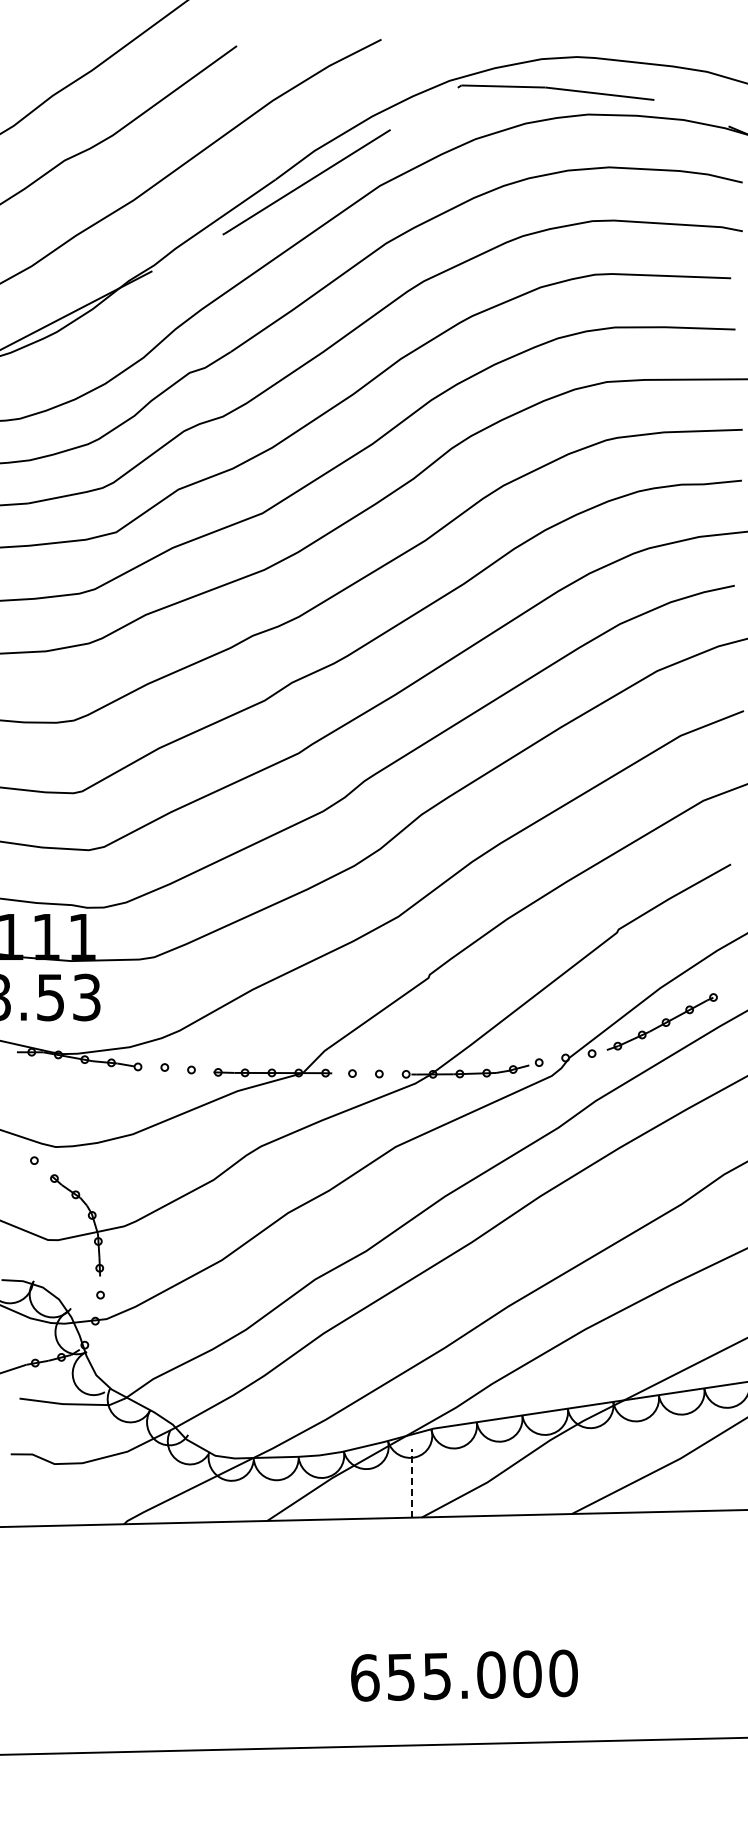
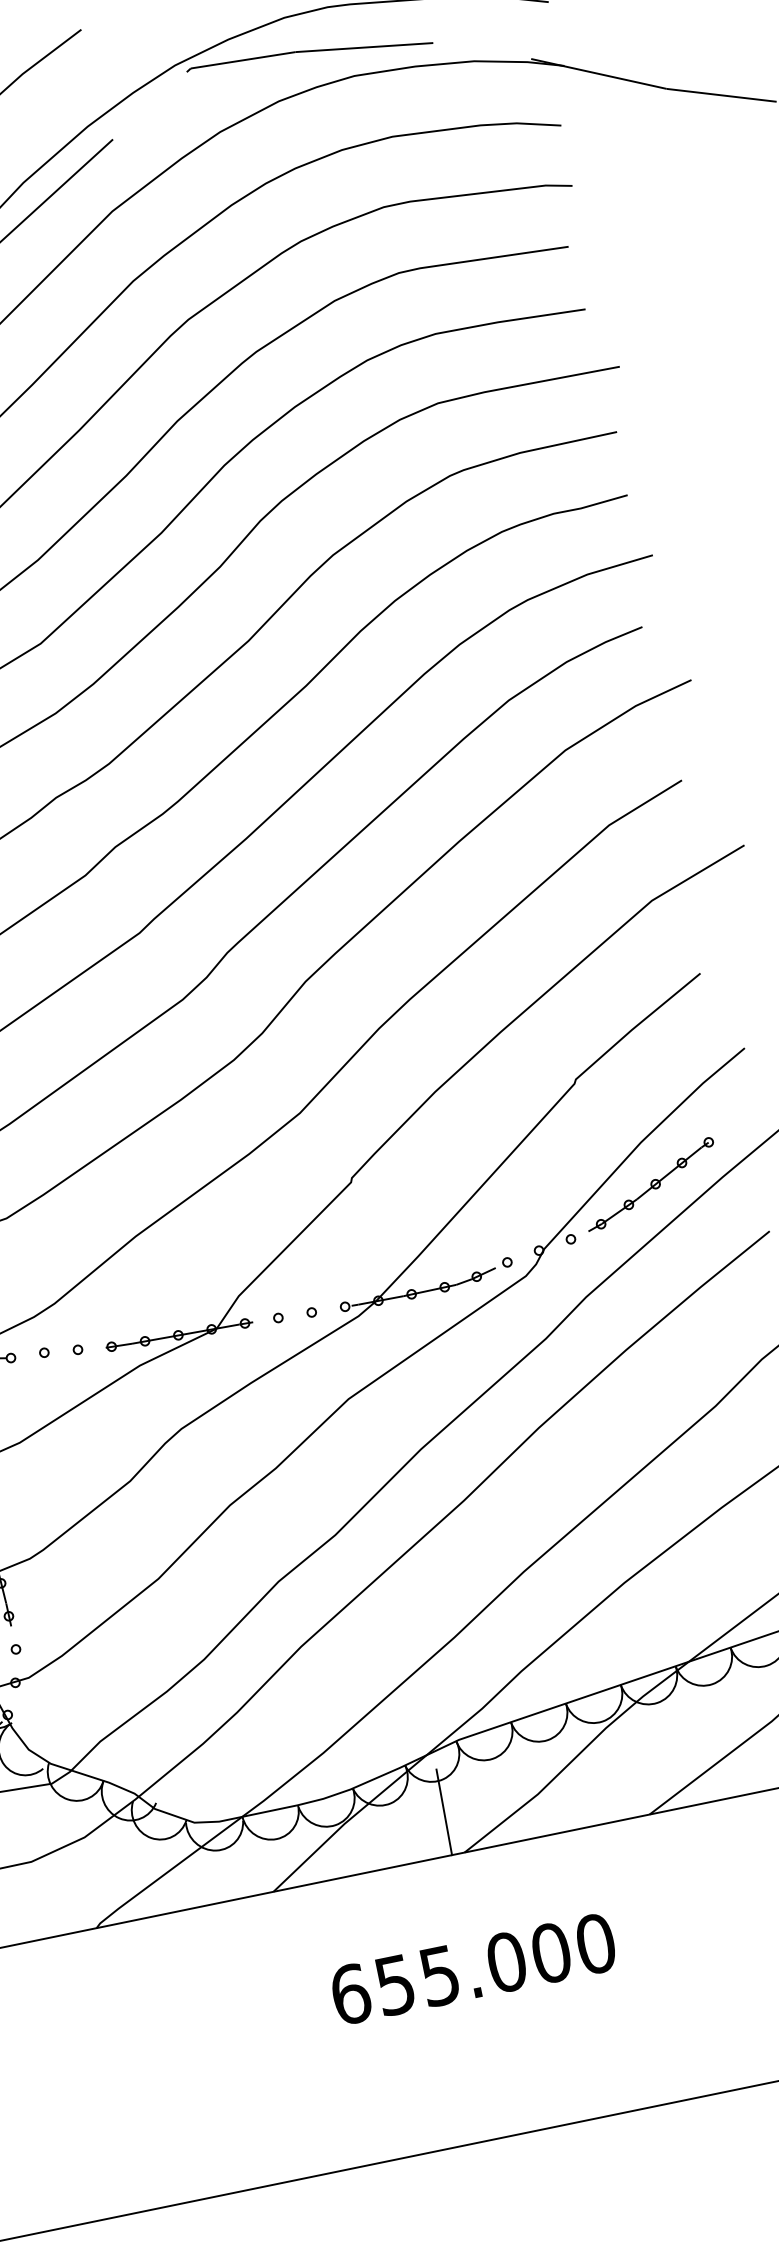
line: (411, 1483) -> (443, 1812), dashed -> solid
text: (464, 1675) -> (473, 1968), moved

